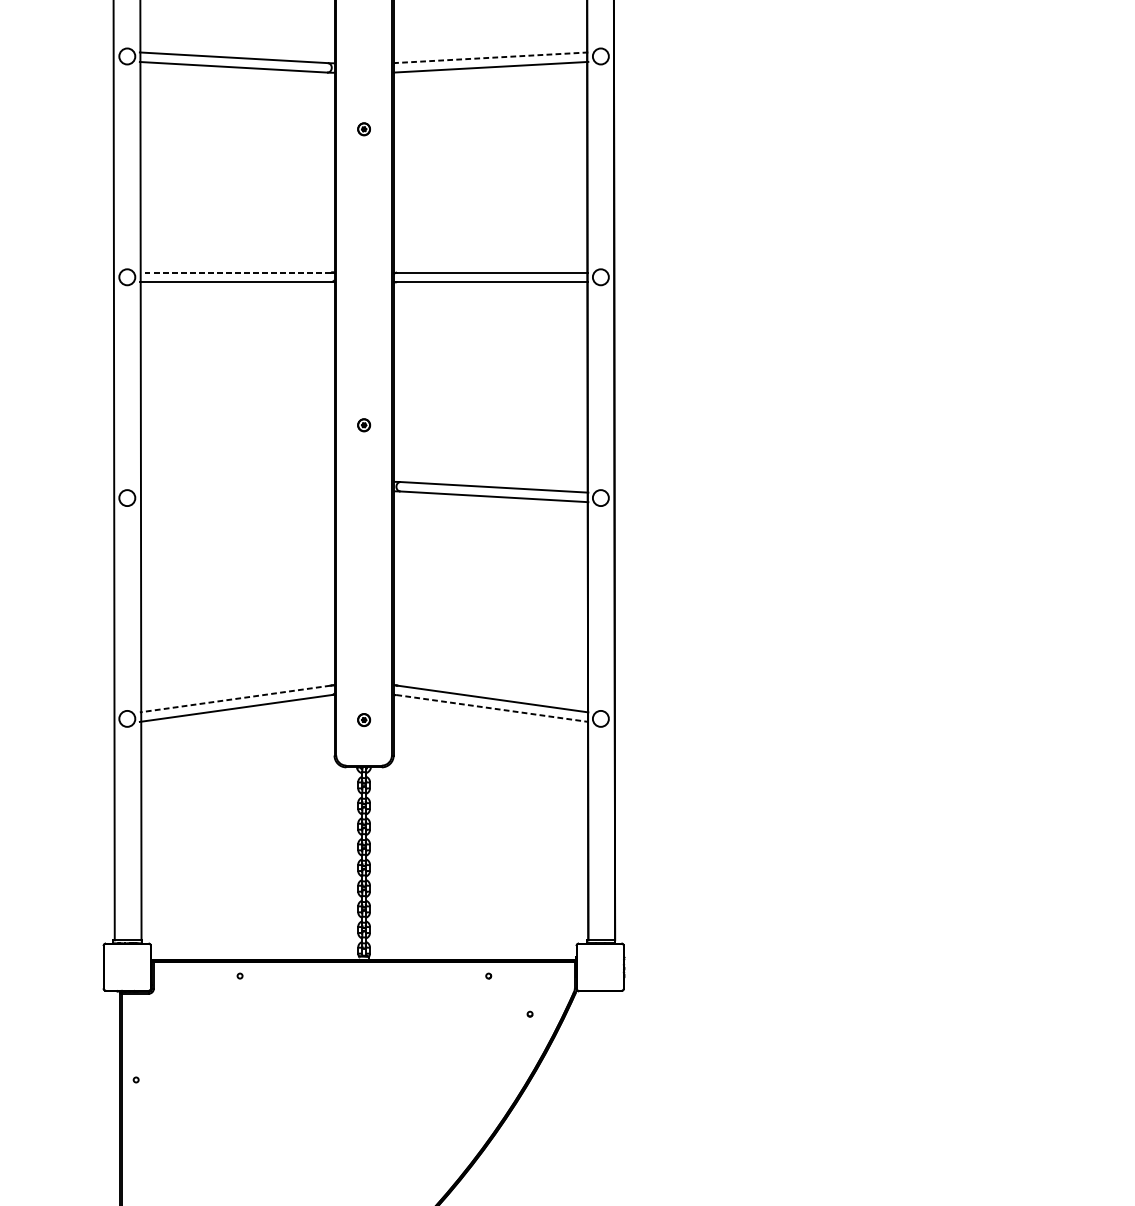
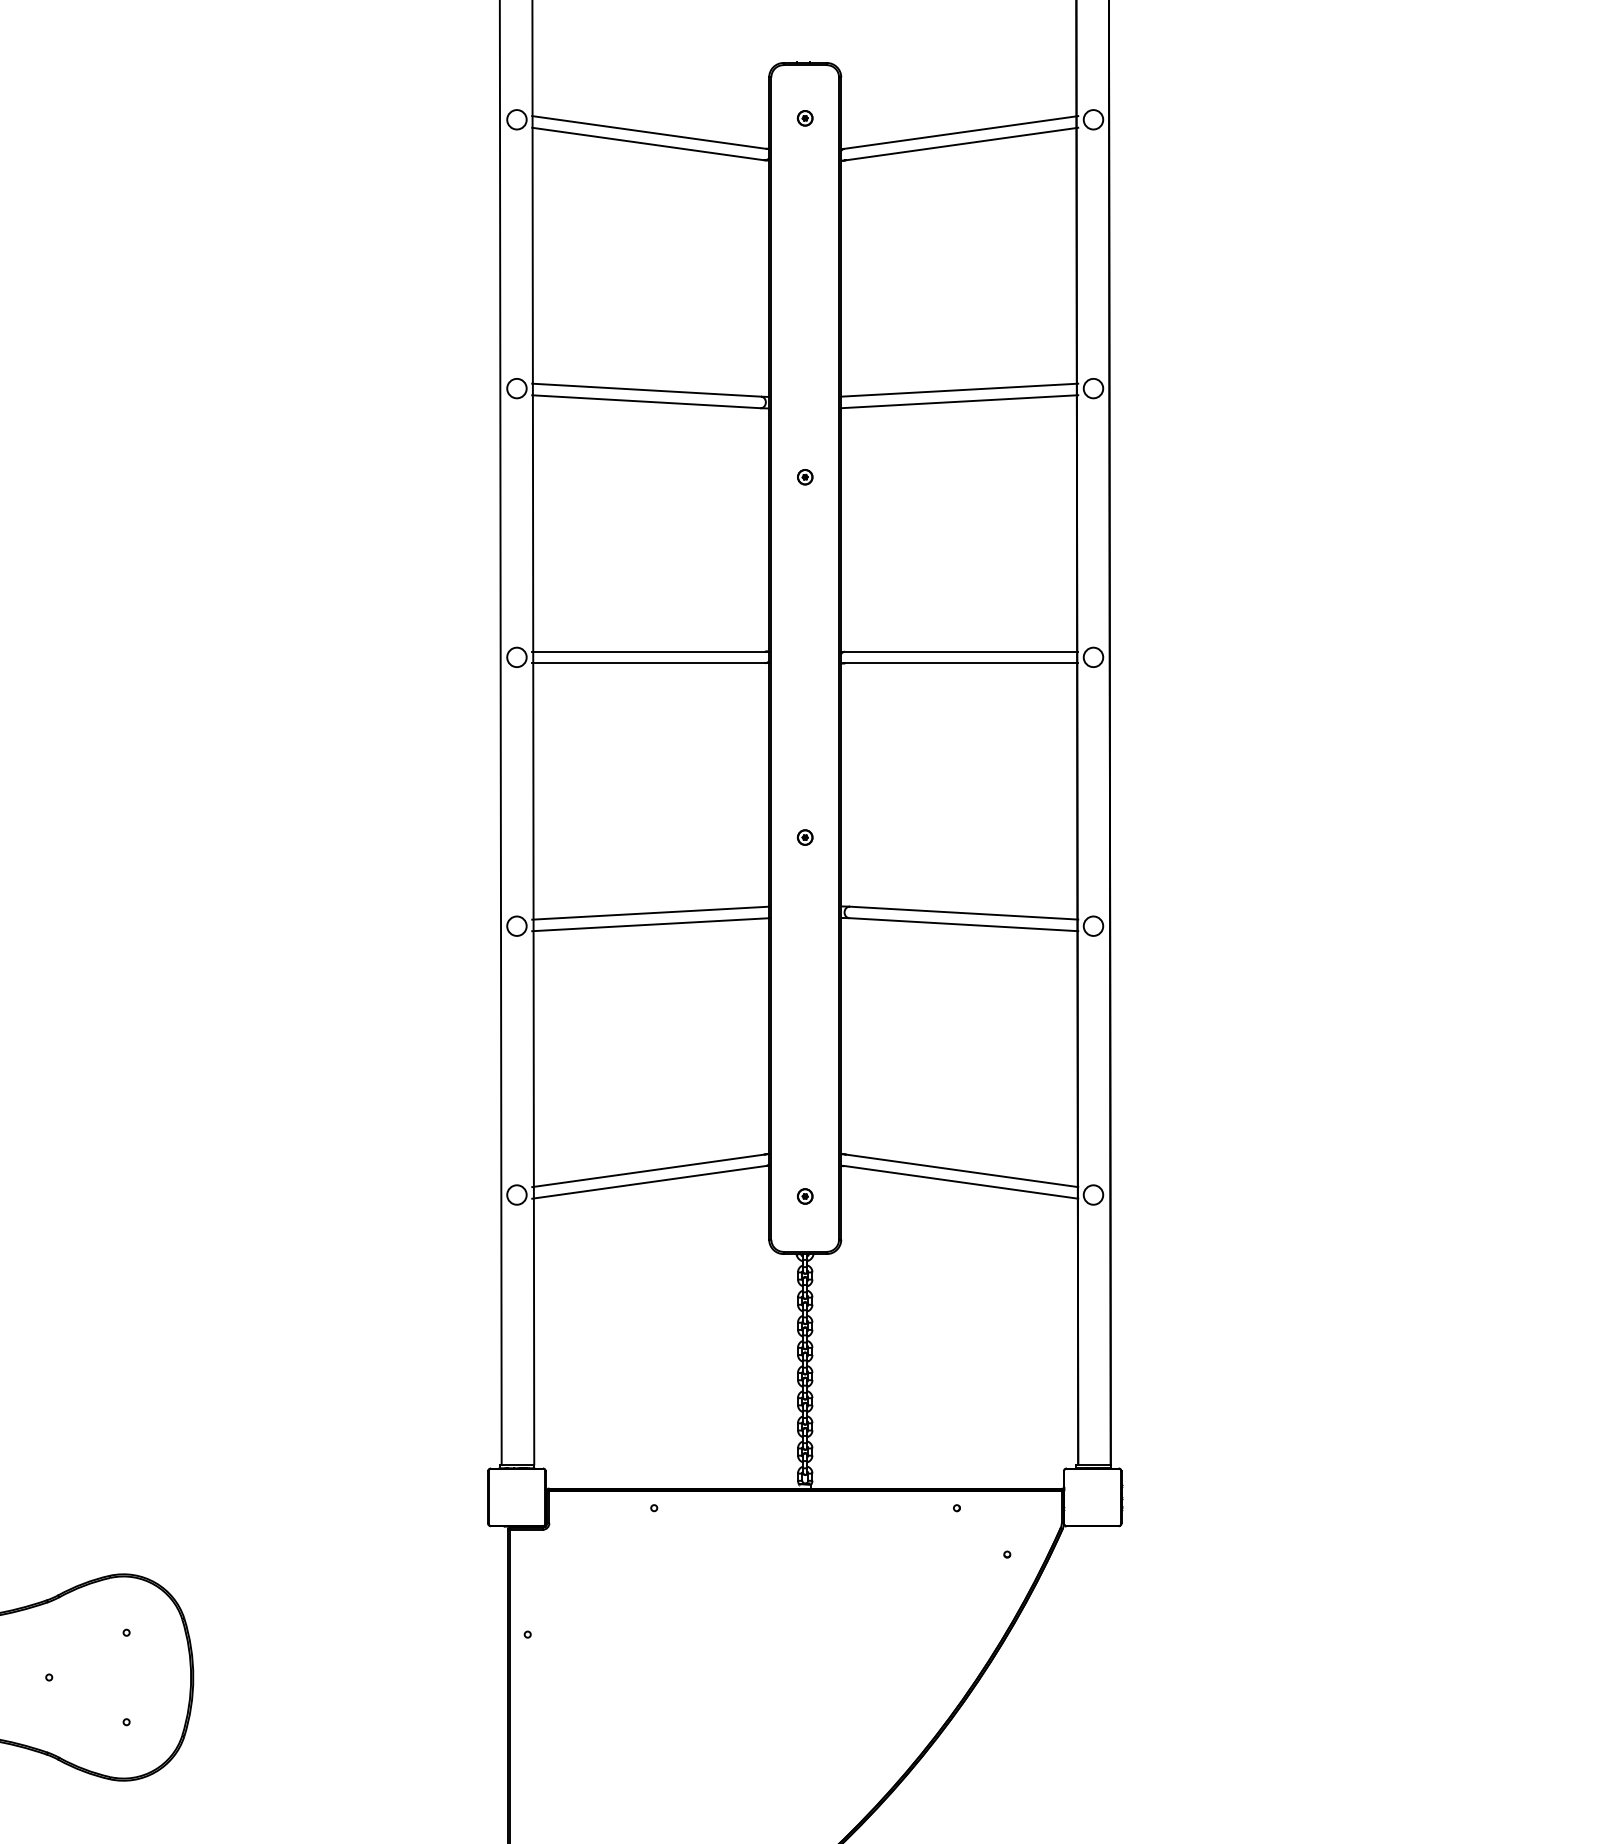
line: (490, 58) -> (959, 390), dashed -> solid
line: (235, 272) -> (648, 651), dashed -> solid
line: (237, 486) -> (650, 912), added
line: (237, 496) -> (650, 924), added
line: (234, 698) -> (647, 1170), dashed -> solid
line: (492, 708) -> (961, 1182), dashed -> solid

